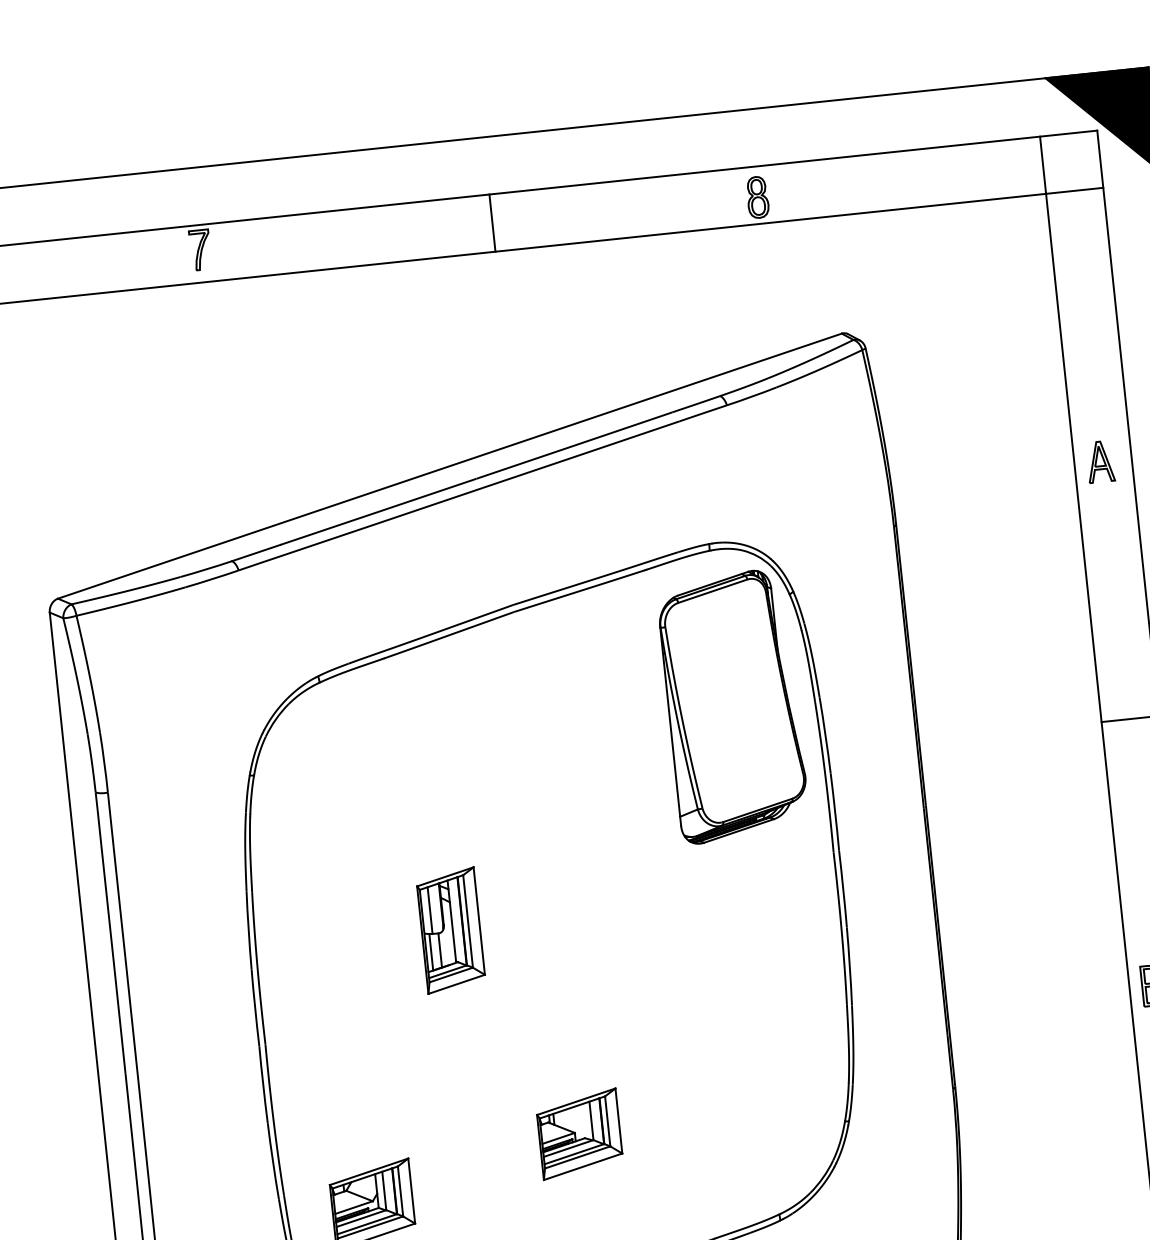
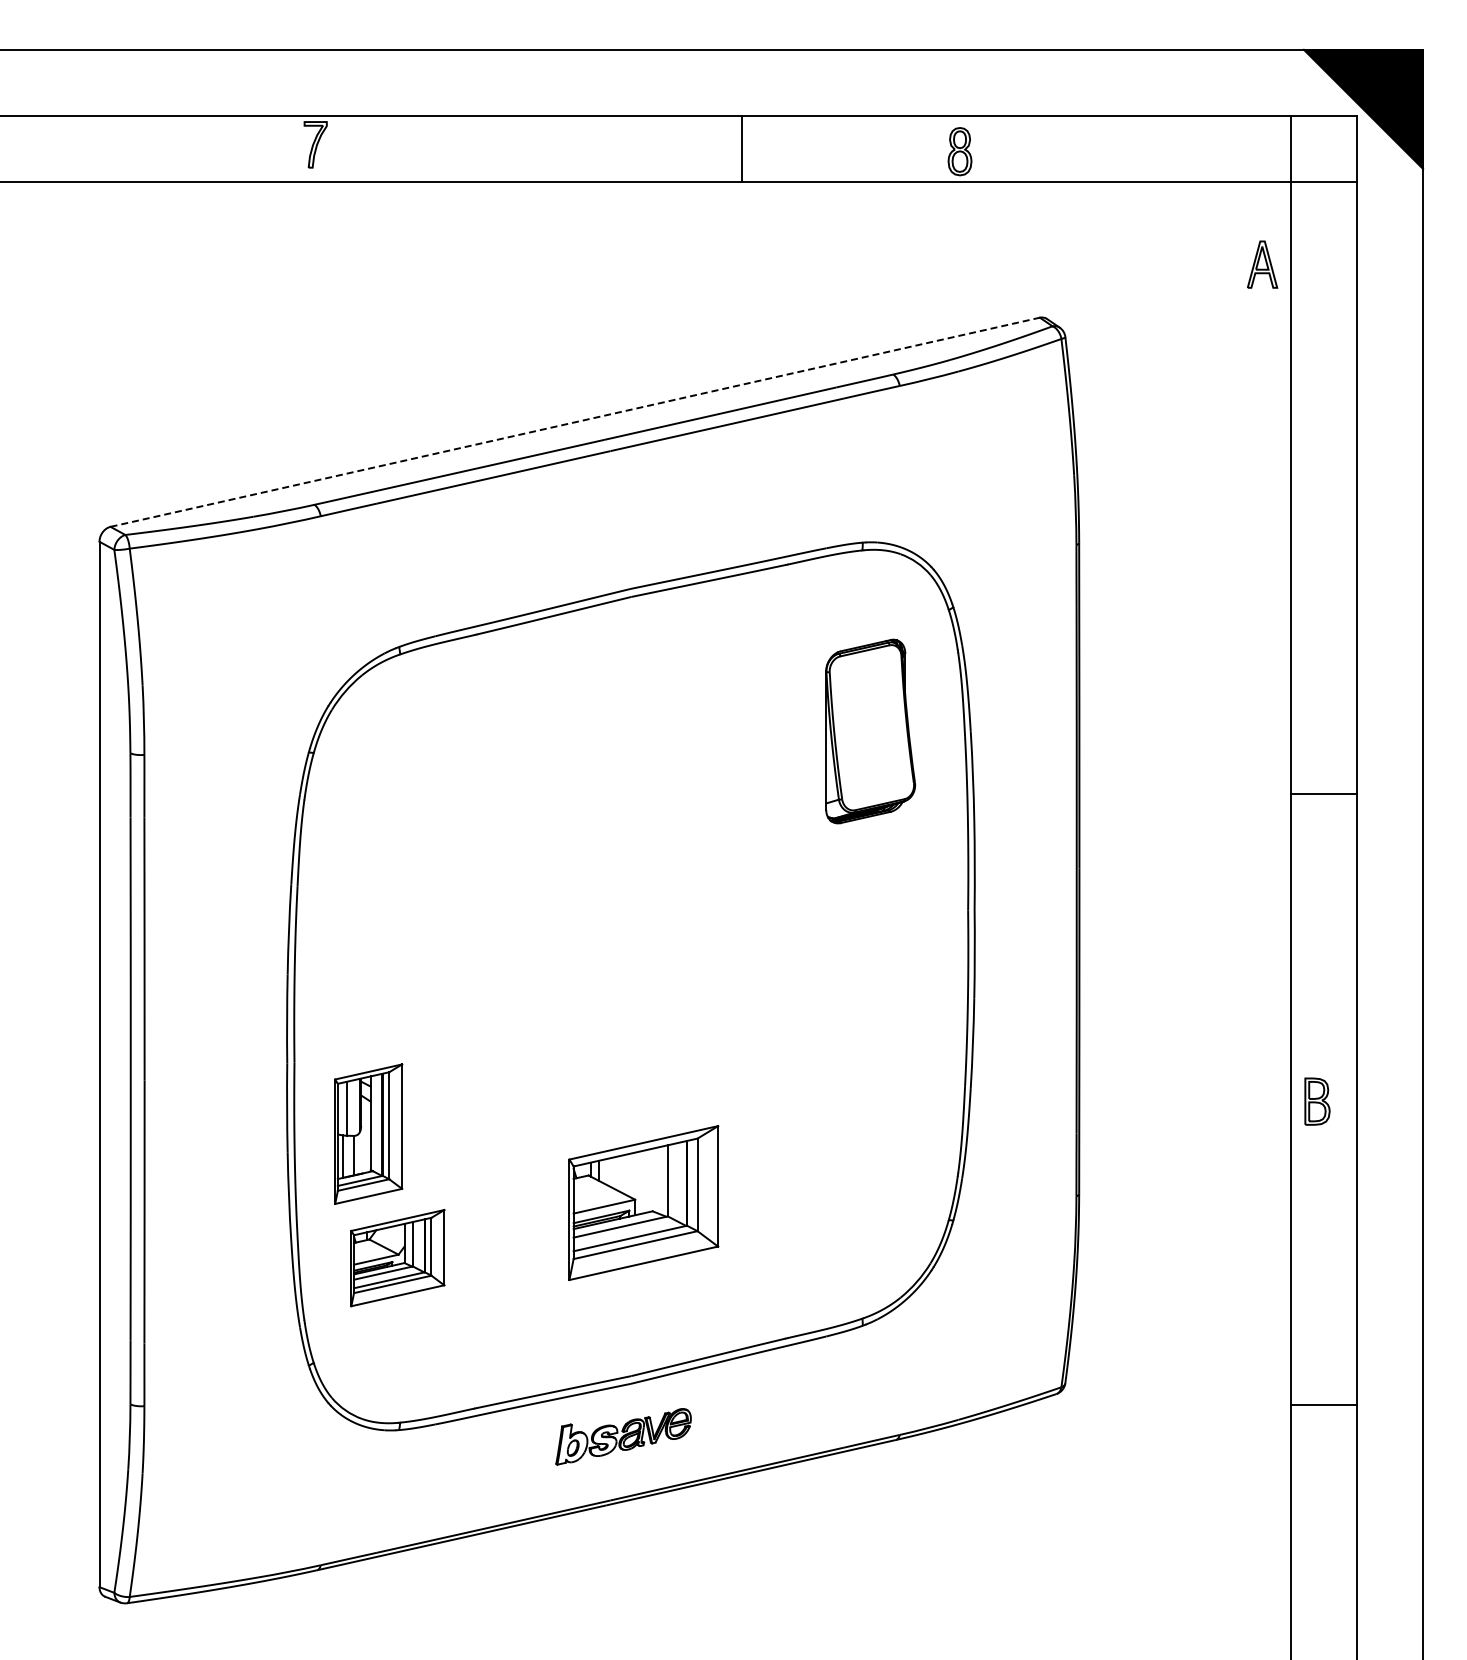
line: (492, 223) -> (742, 149), moved
part: (1100, 461) -> (1262, 264), moved
line: (450, 466) -> (575, 422), solid -> dashed
part: (733, 706) -> (870, 731), size x0.6
part: (450, 930) -> (368, 1133), moved
part: (578, 1134) -> (642, 1202), size x1.6

